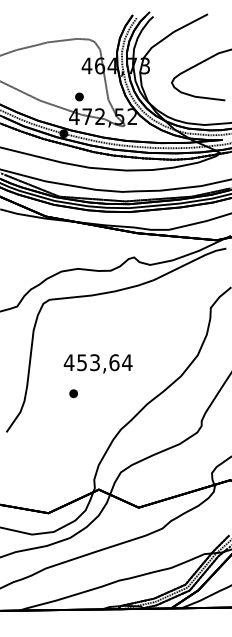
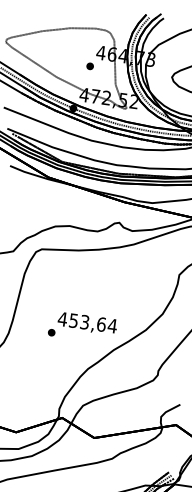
part: (79, 96) -> (90, 65), moved
text: (97, 363) -> (86, 323), moved

